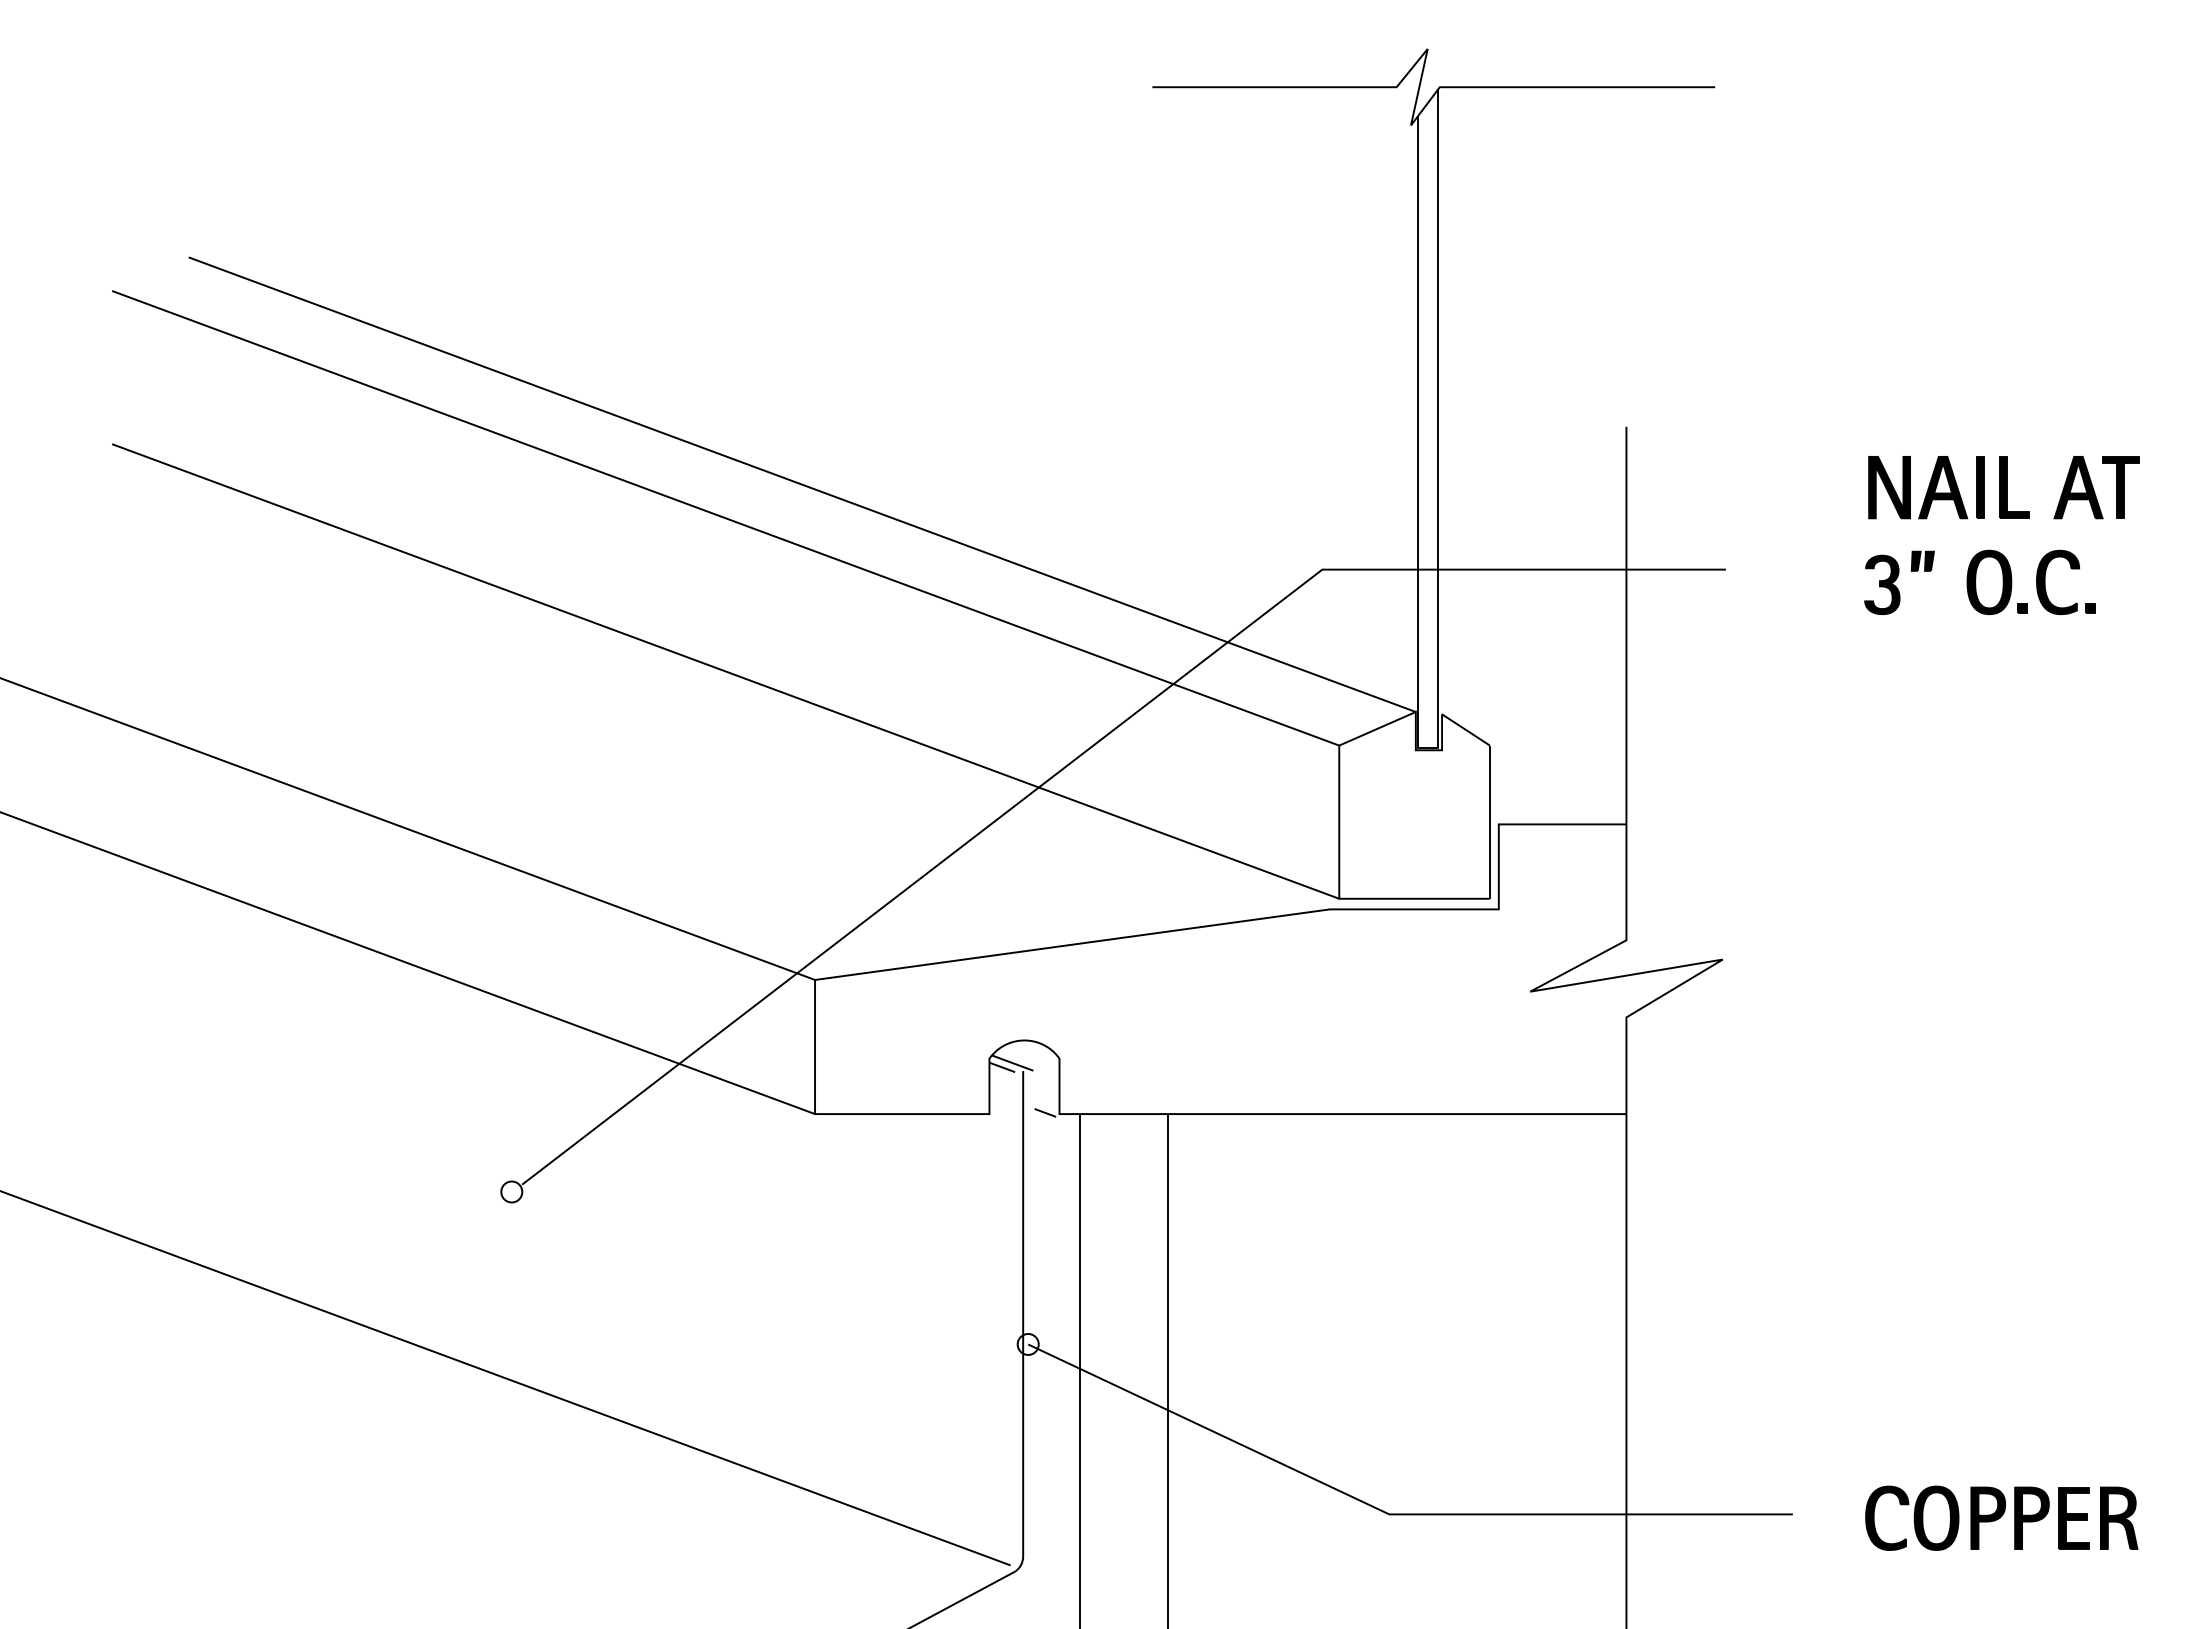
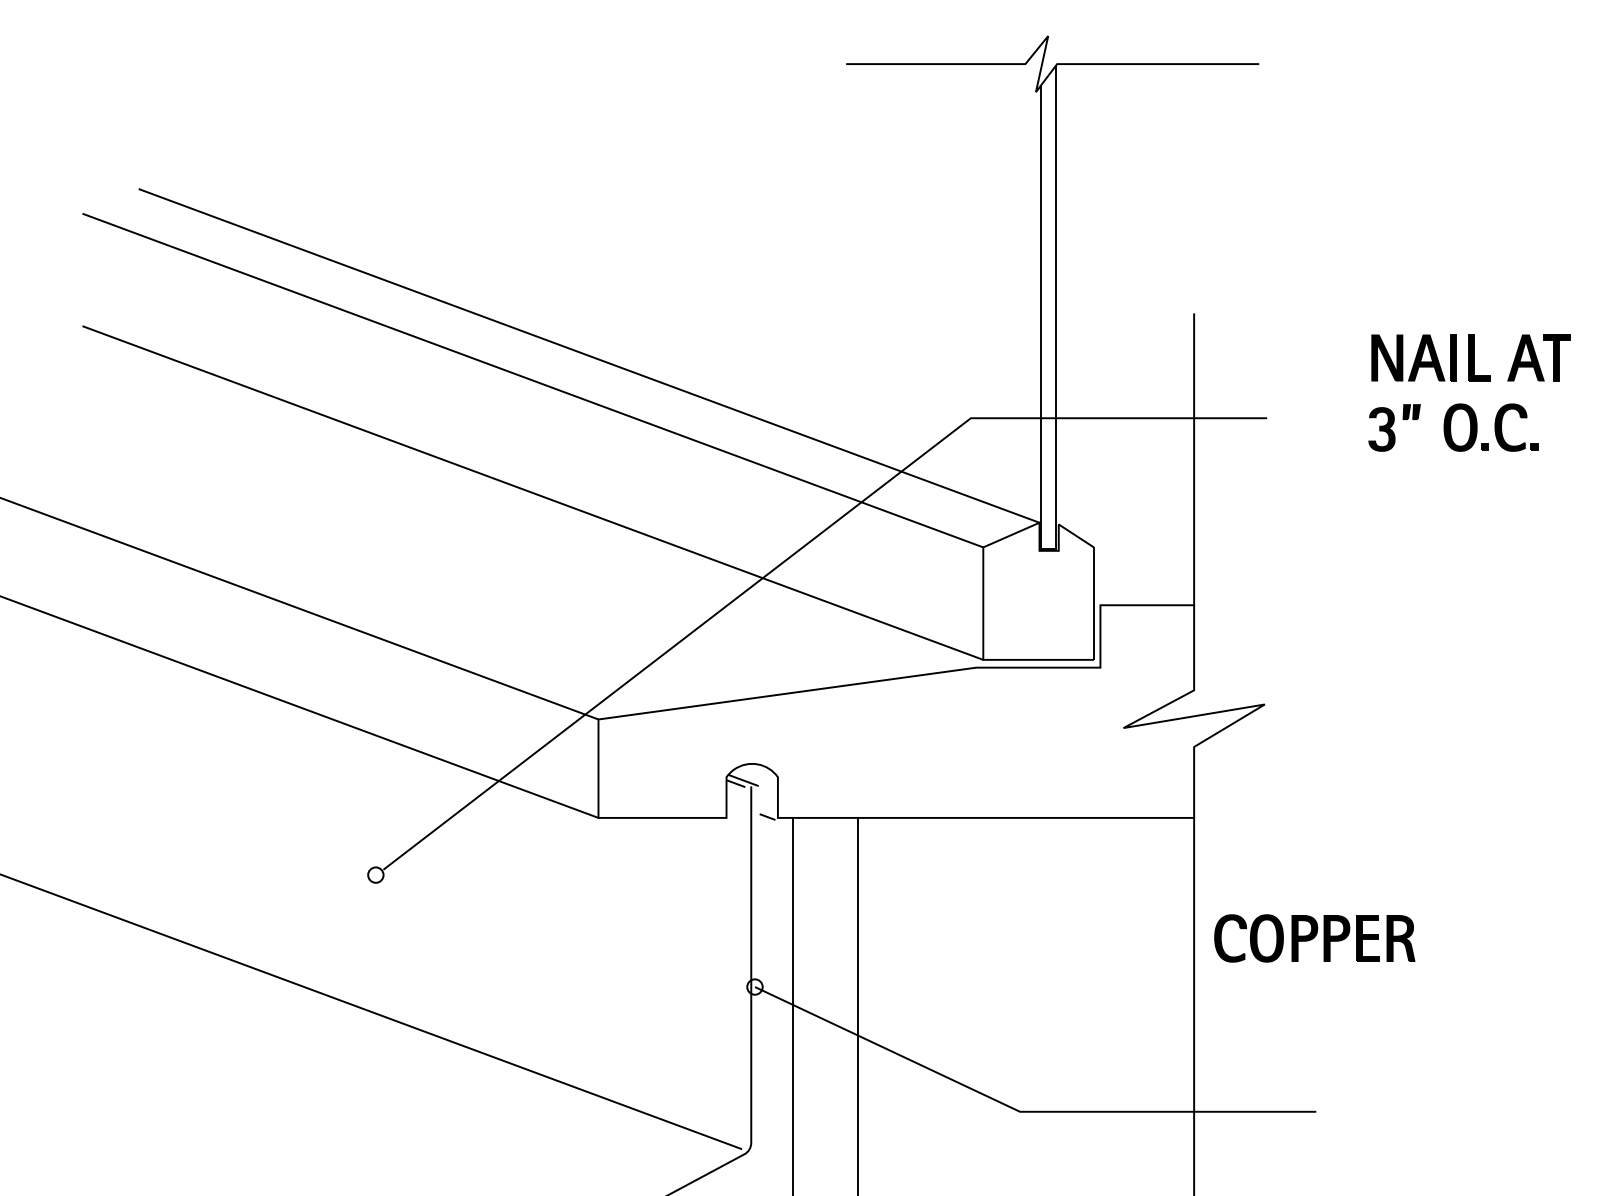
part: (2001, 1517) -> (1314, 937), moved

